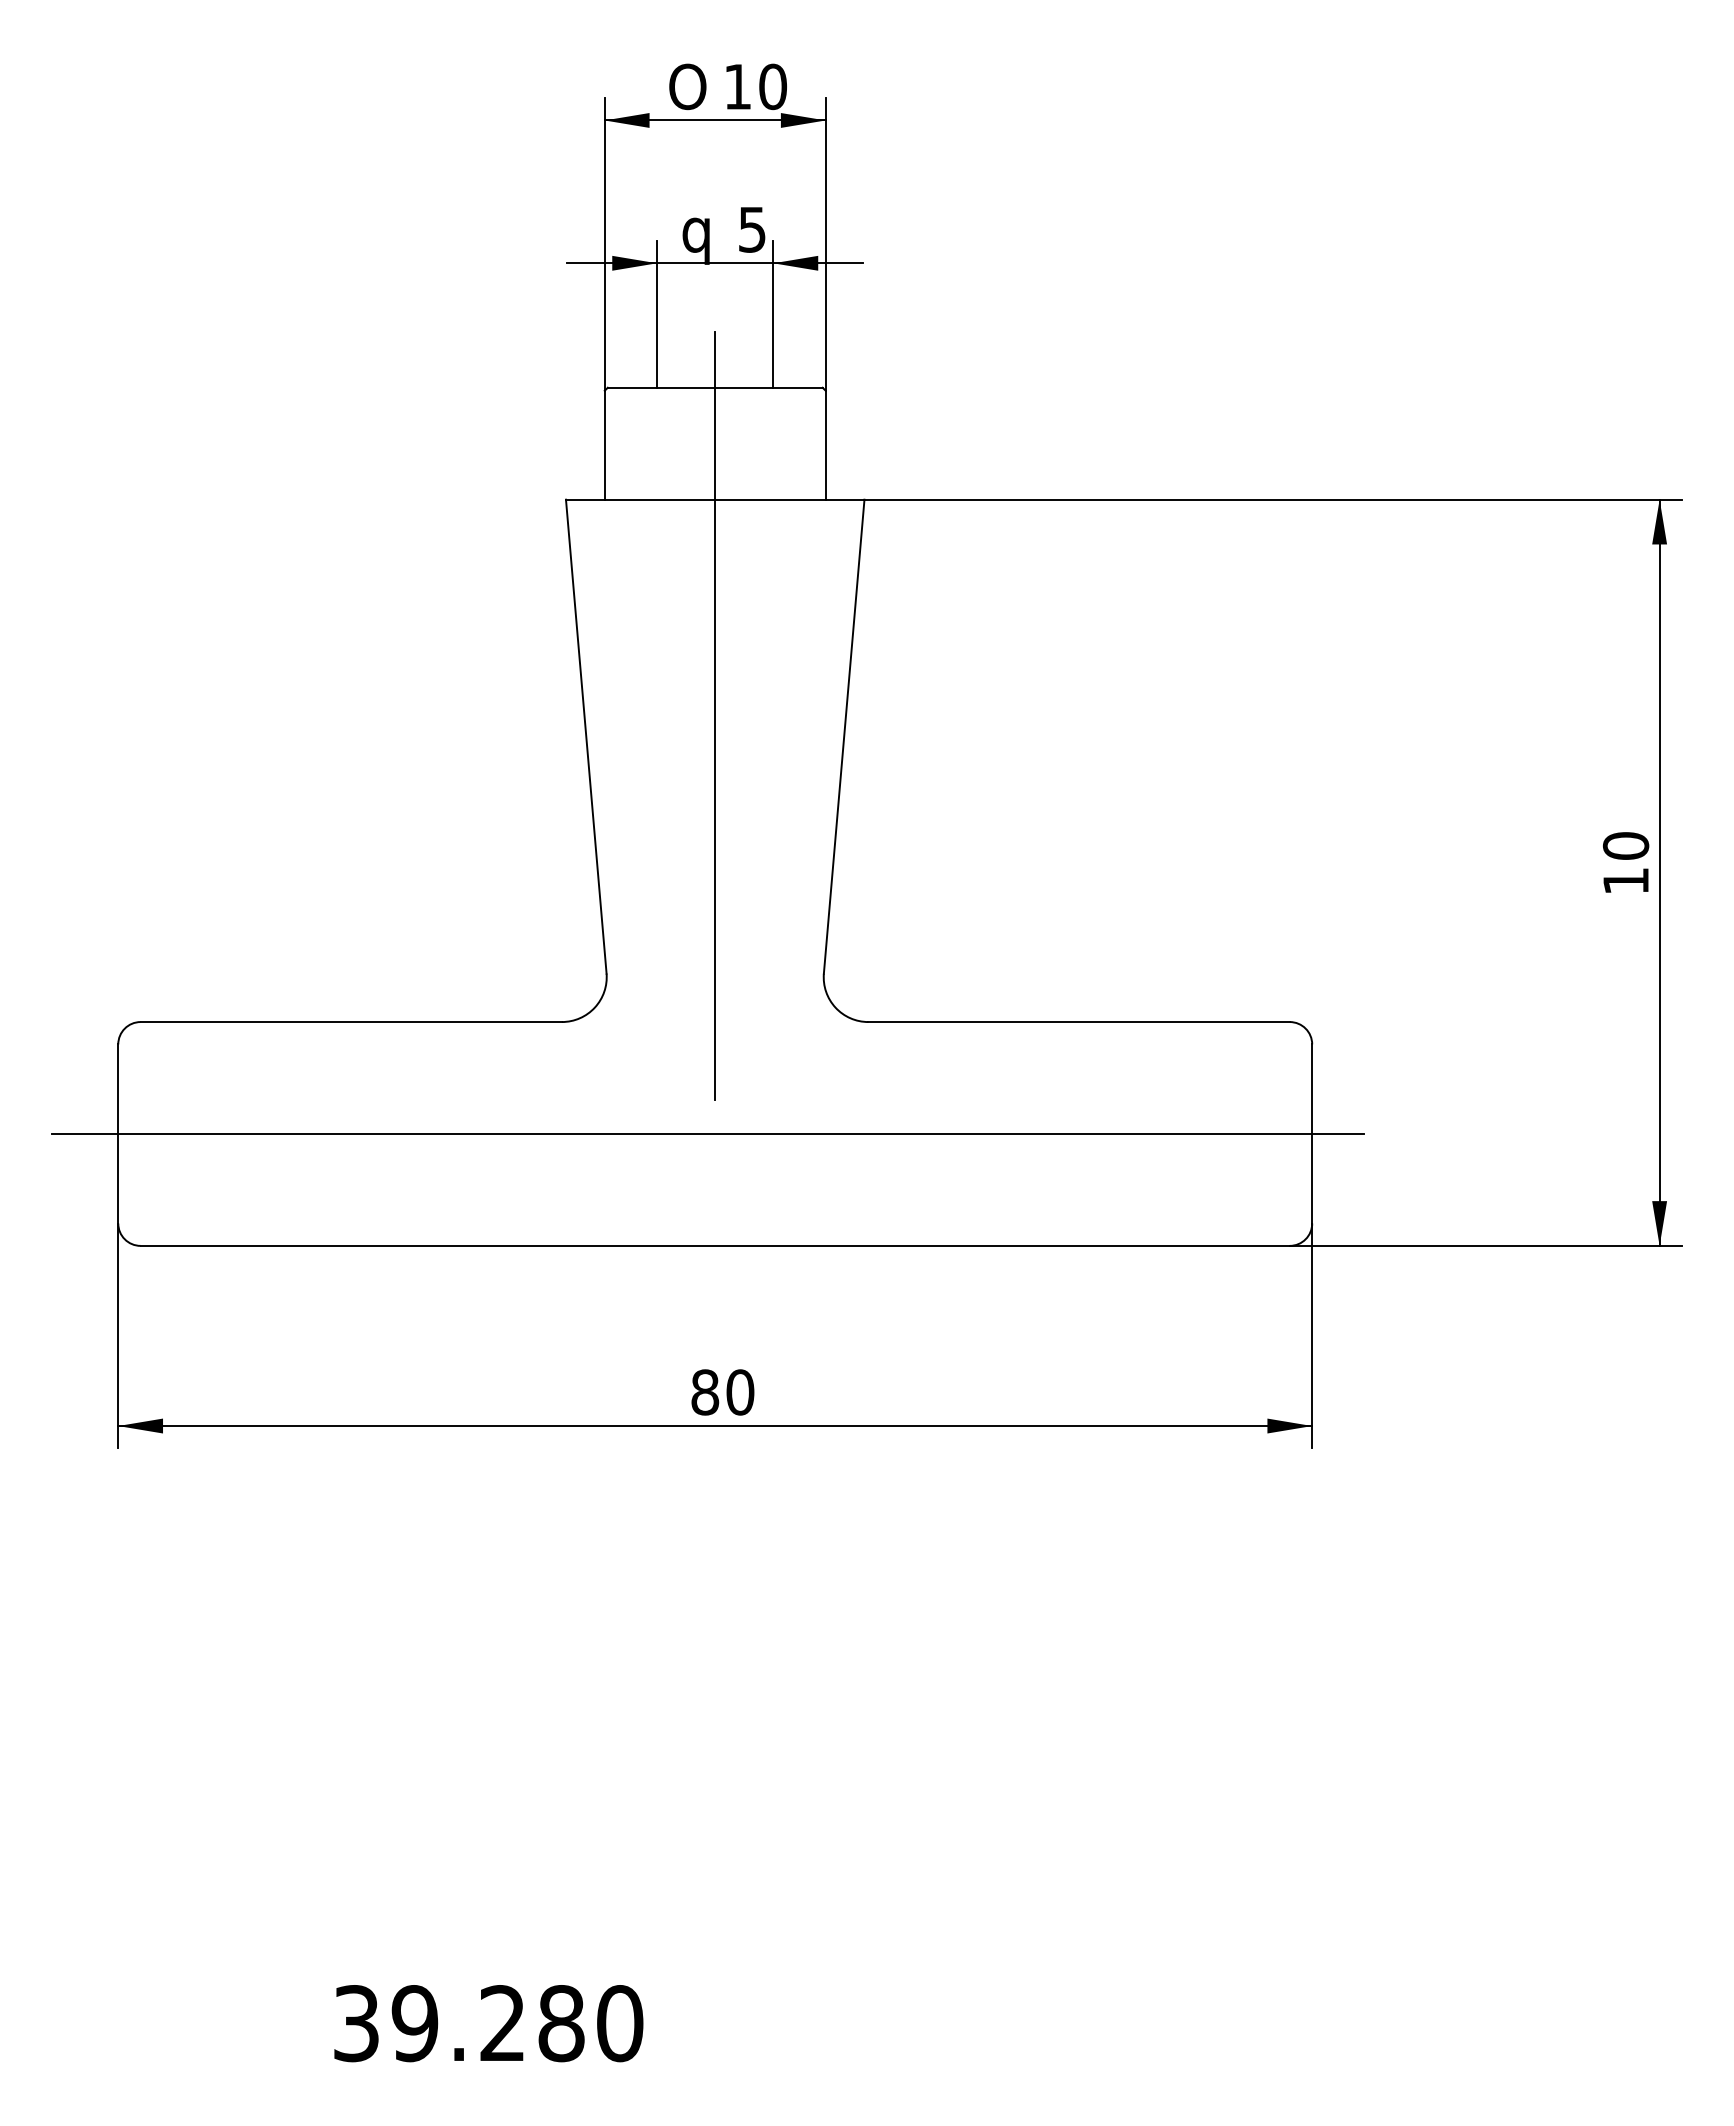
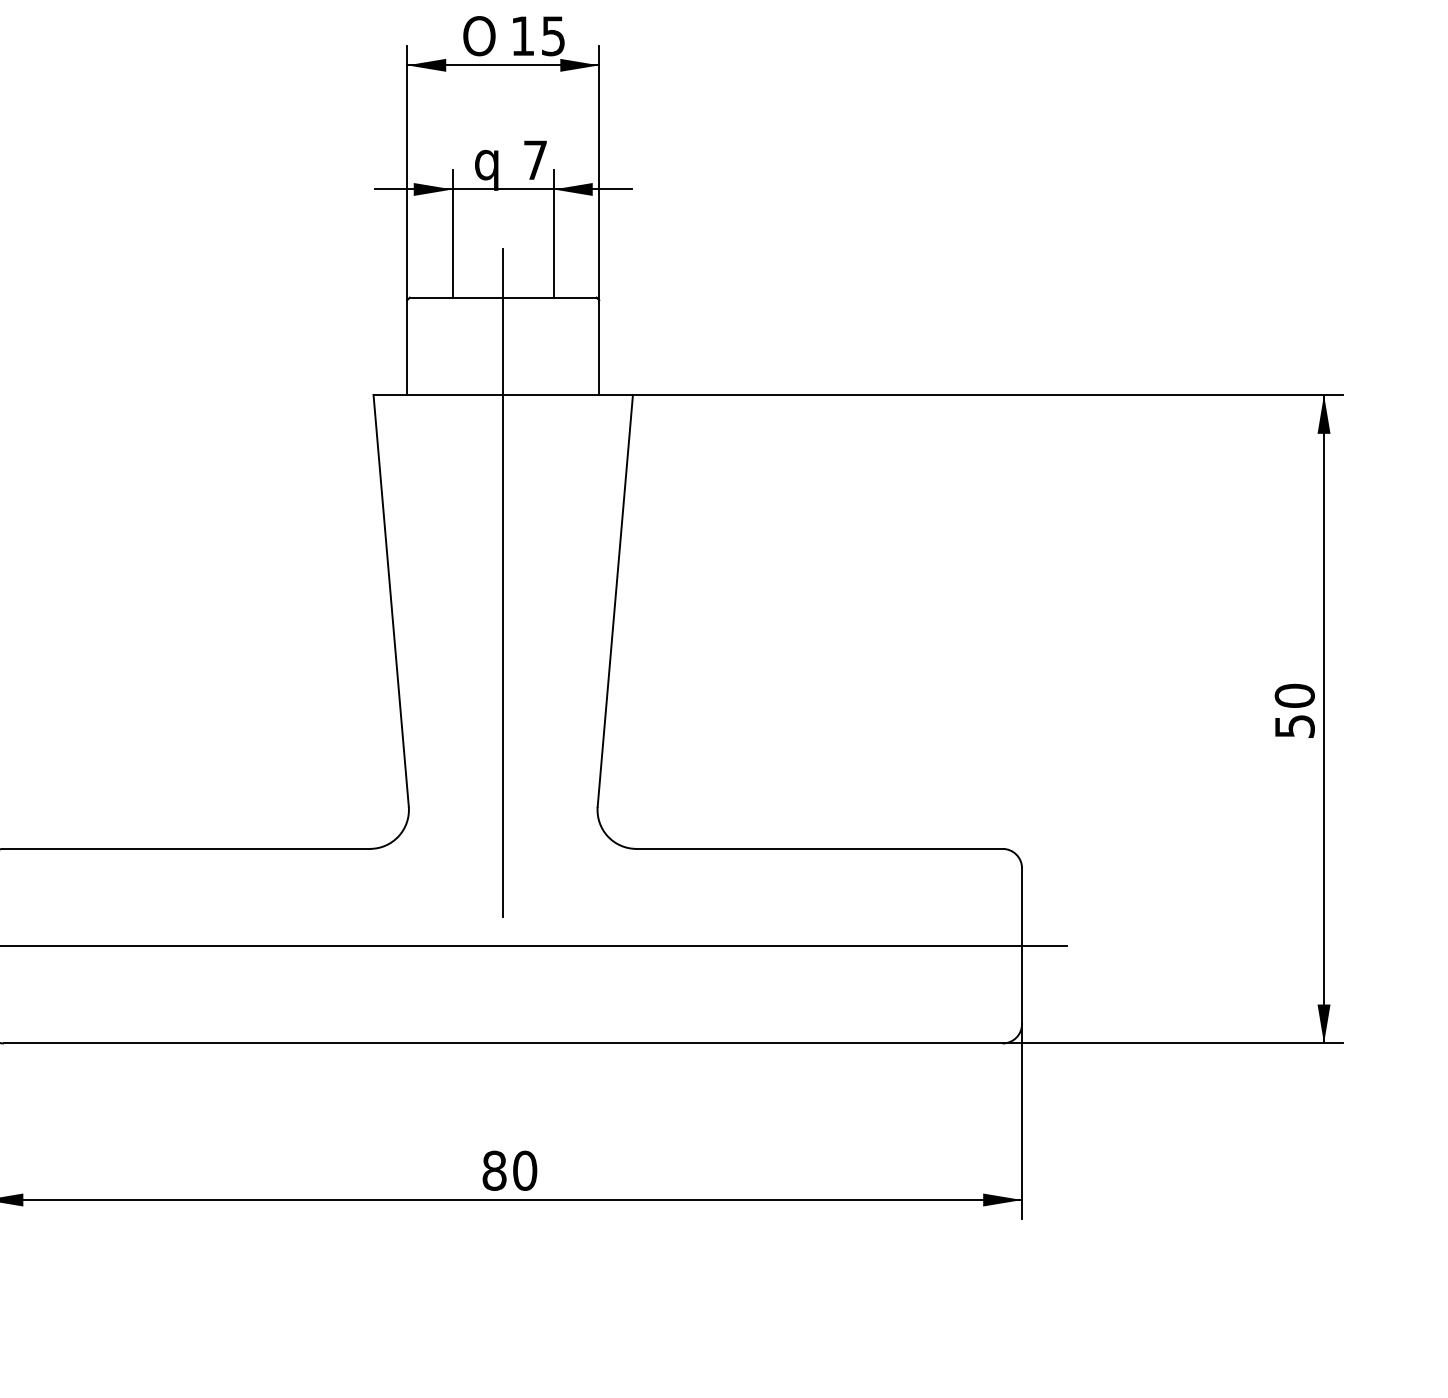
text: (772, 86) -> (553, 35), 10 -> 15
text: (752, 229) -> (535, 160), 5 -> 7
text: (1626, 881) -> (1295, 726), 10 -> 50

